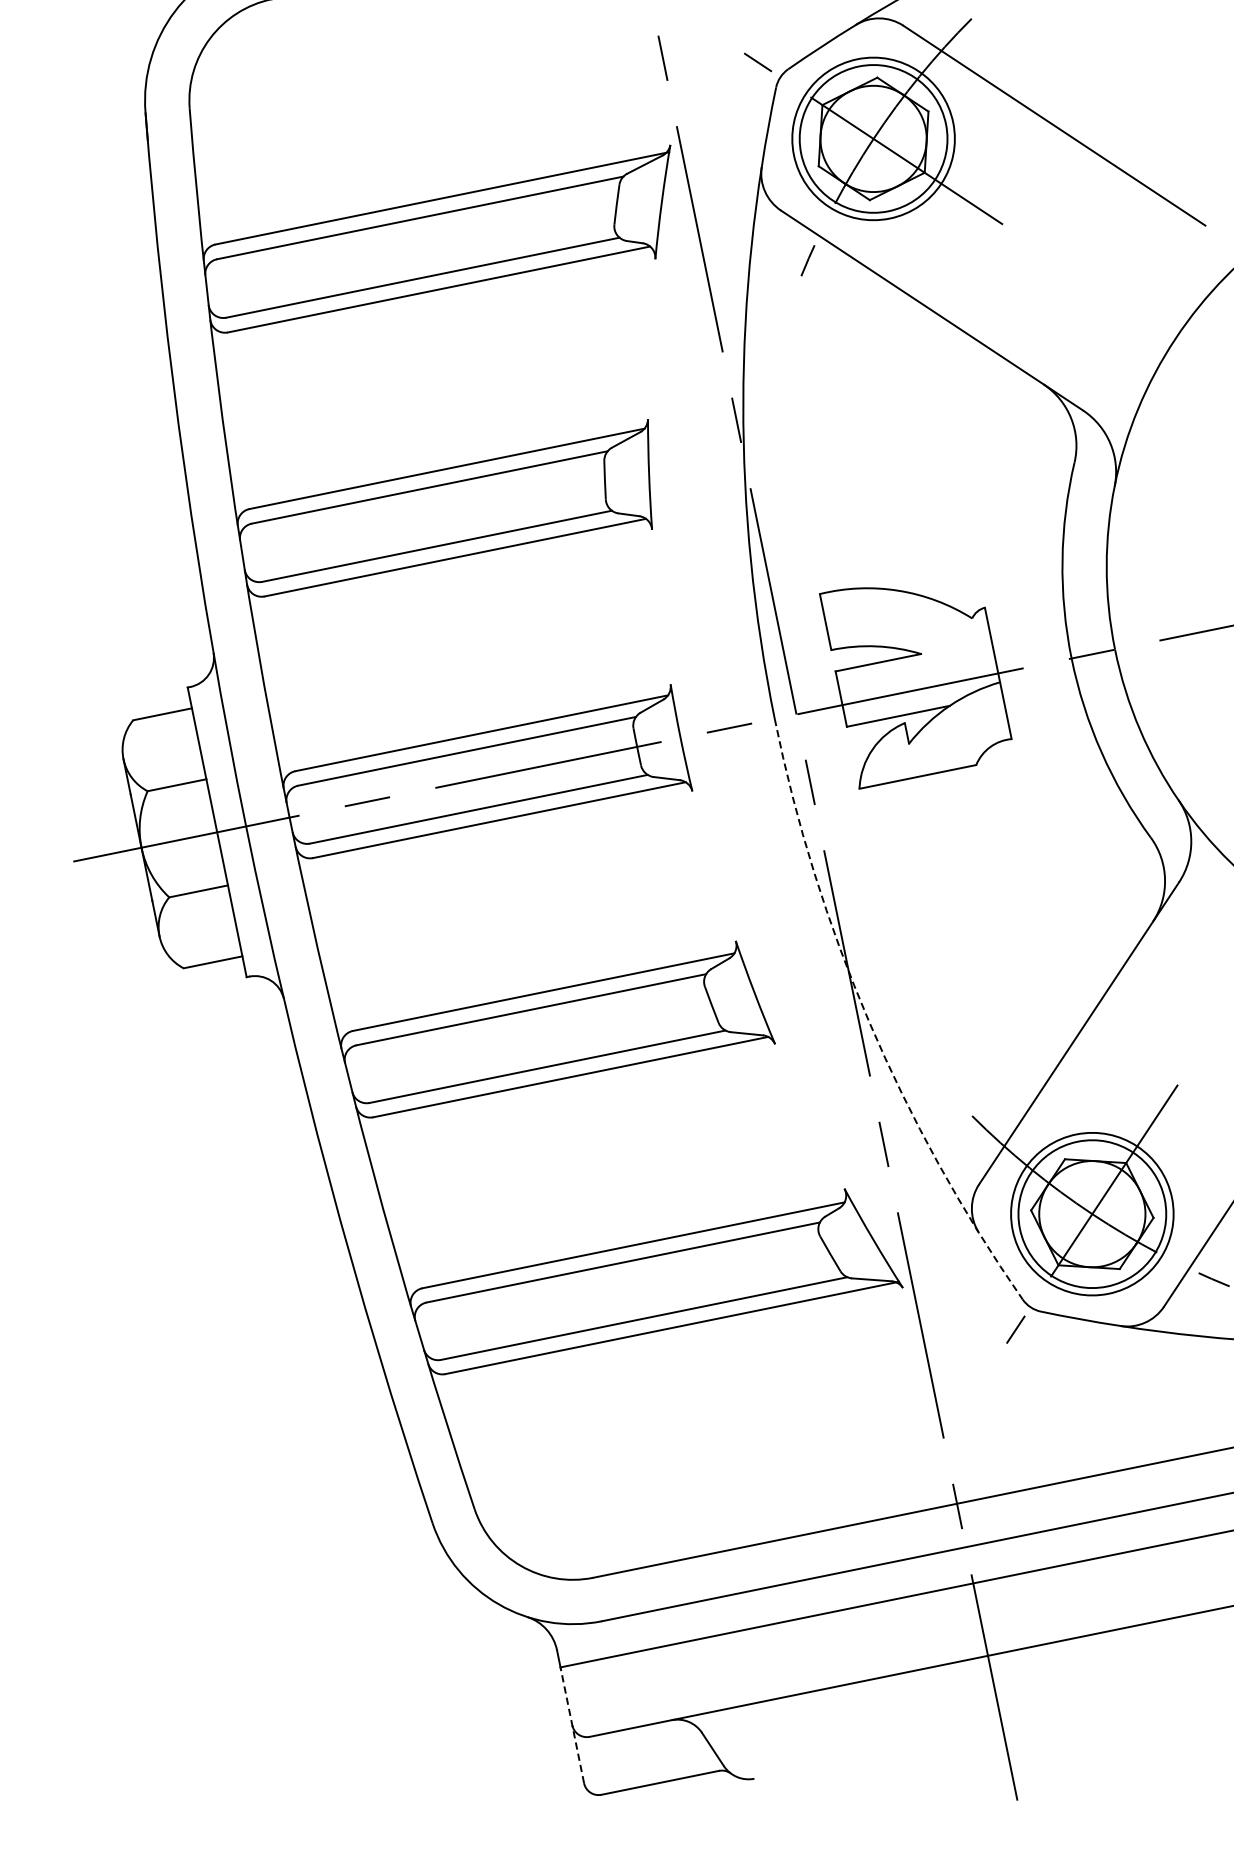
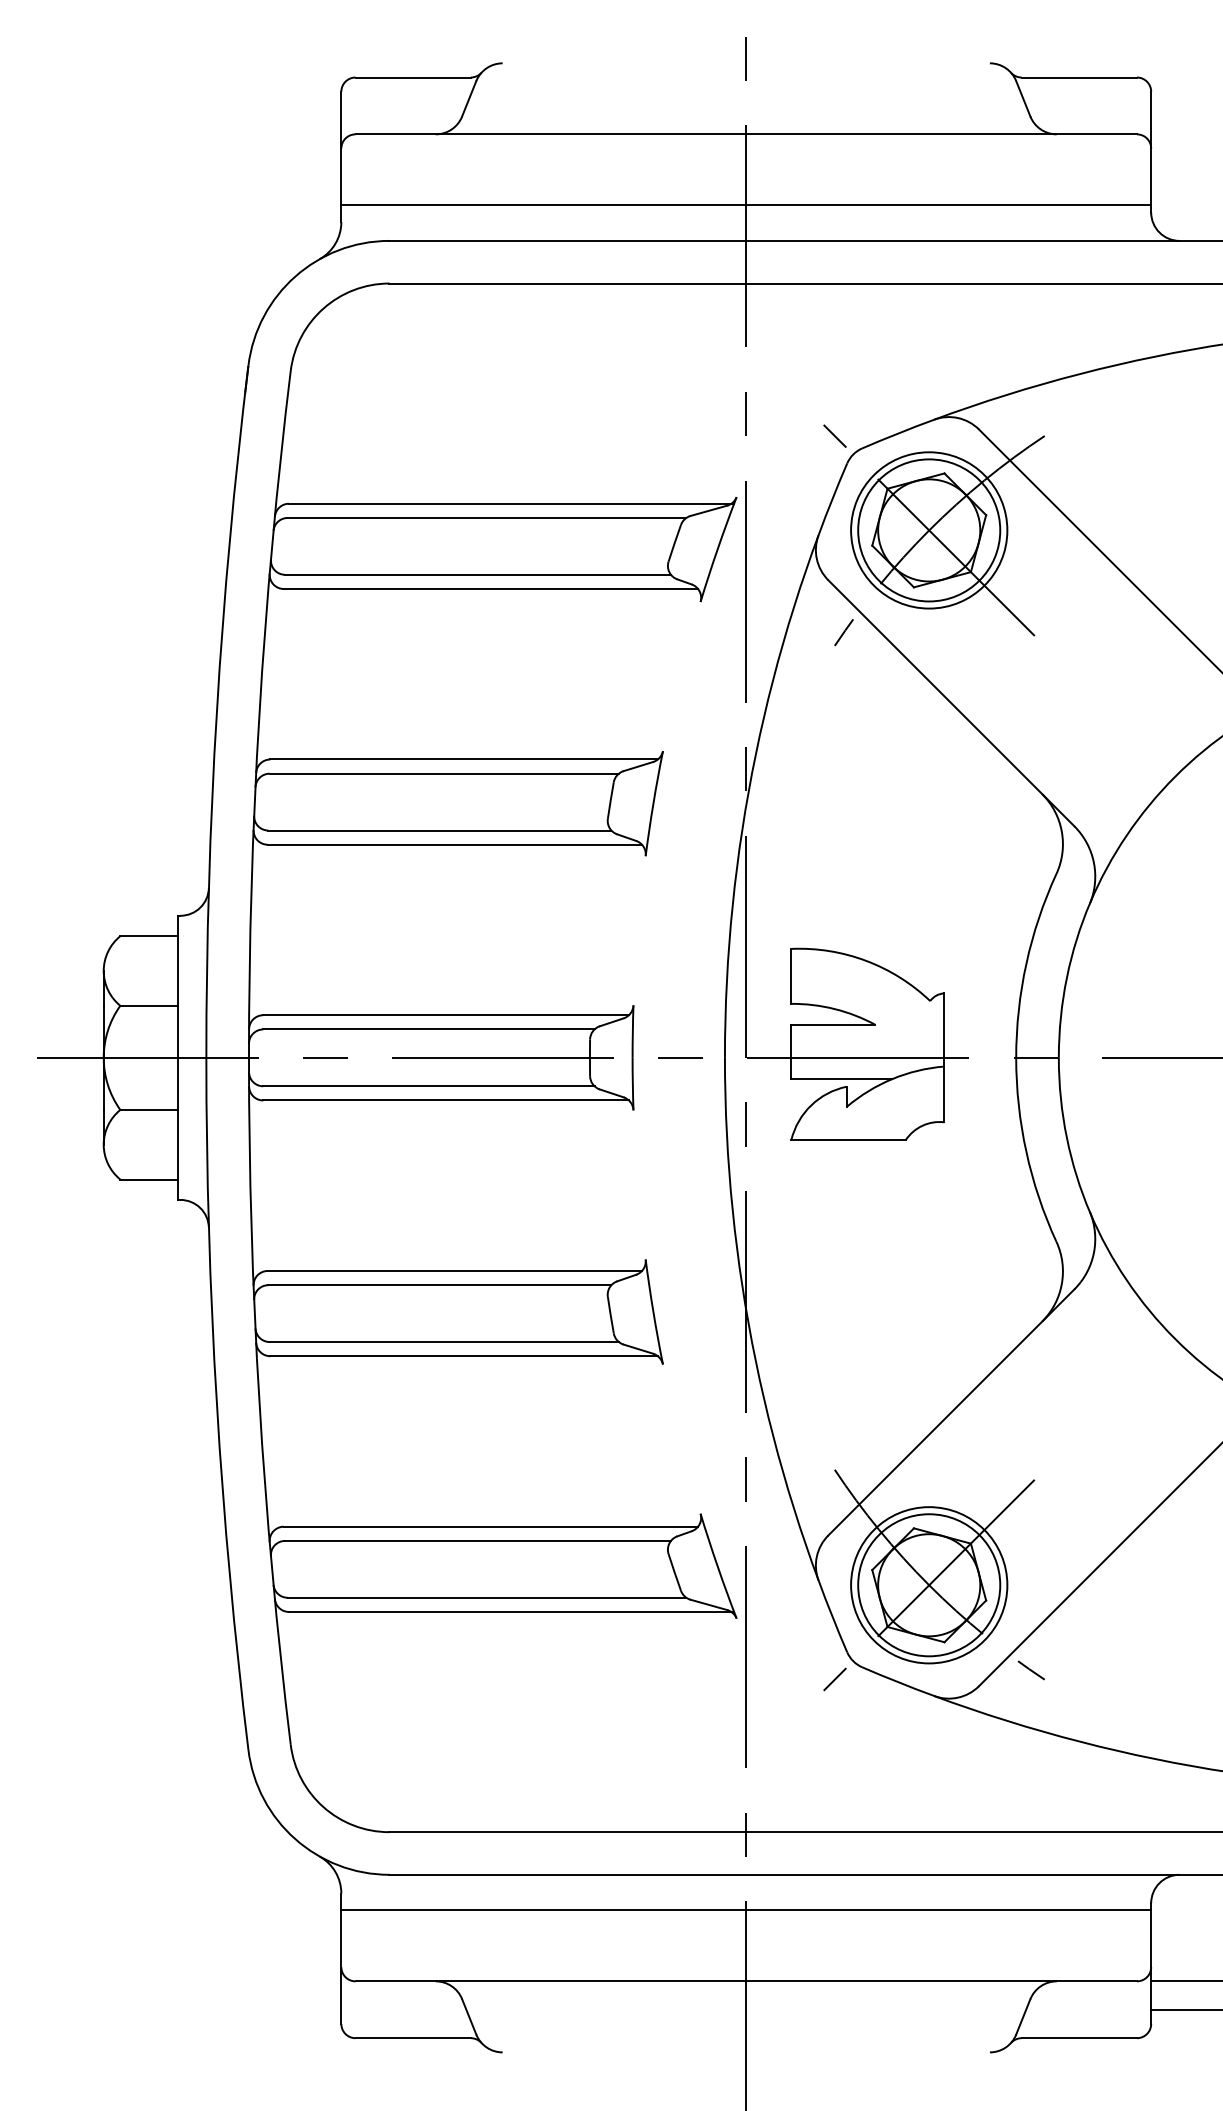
arc: (868, 1022) -> (755, 1361), dashed -> solid
line: (572, 1725) -> (341, 1967), dashed -> solid

